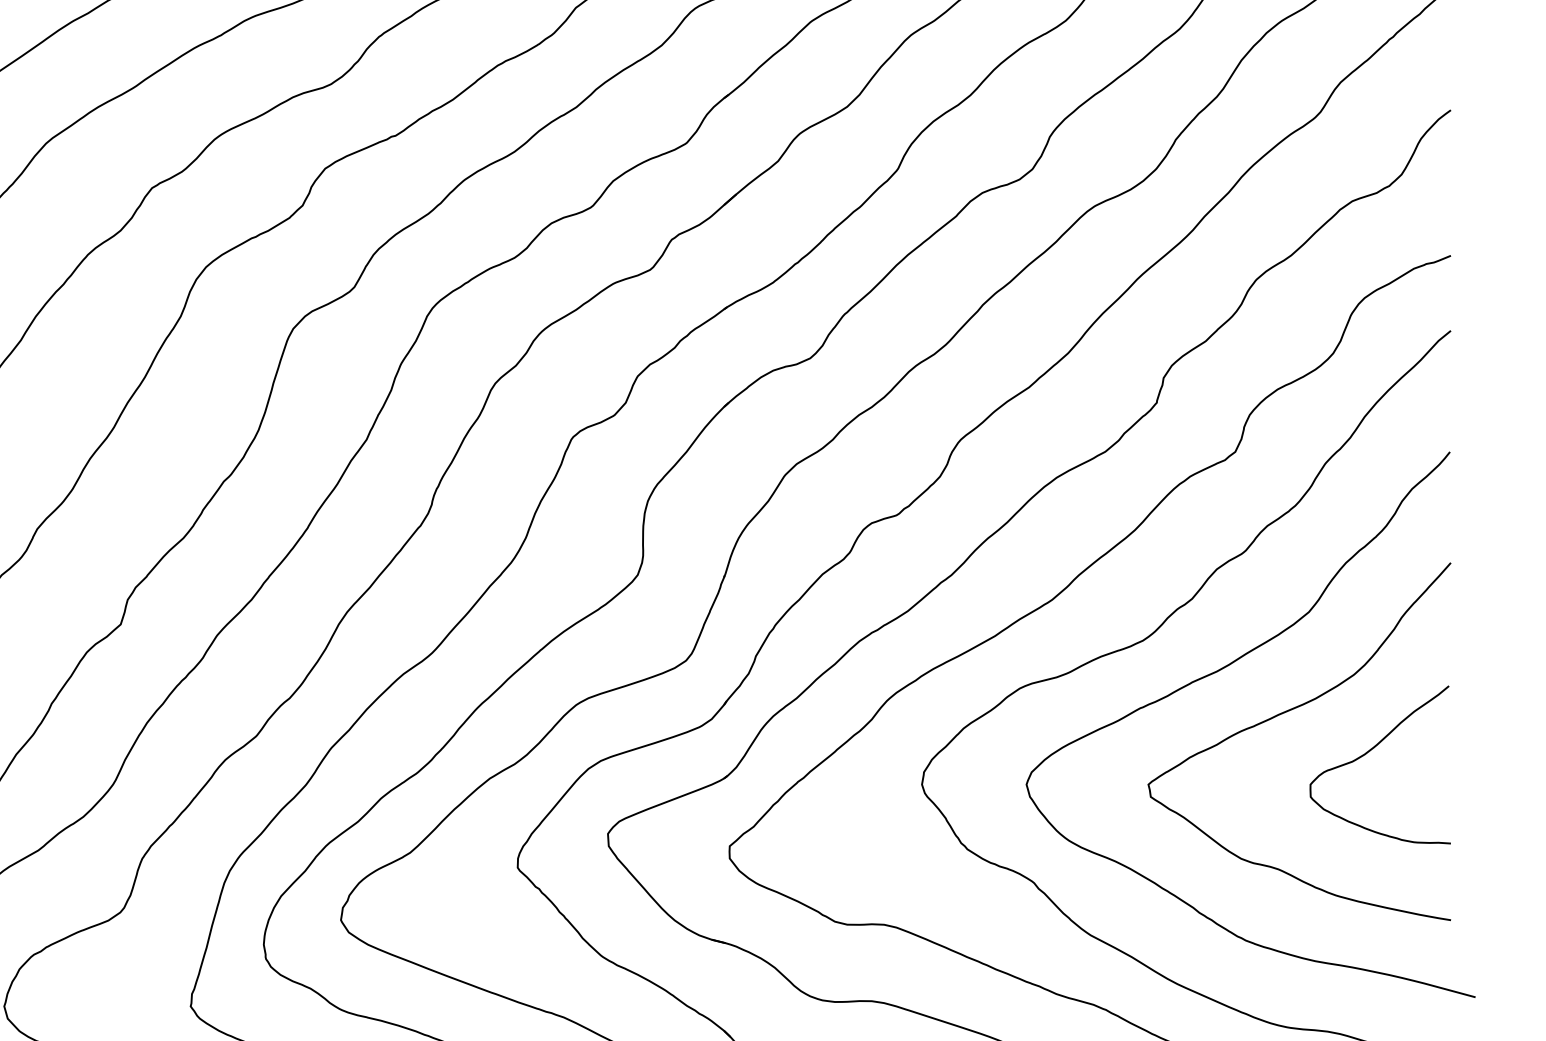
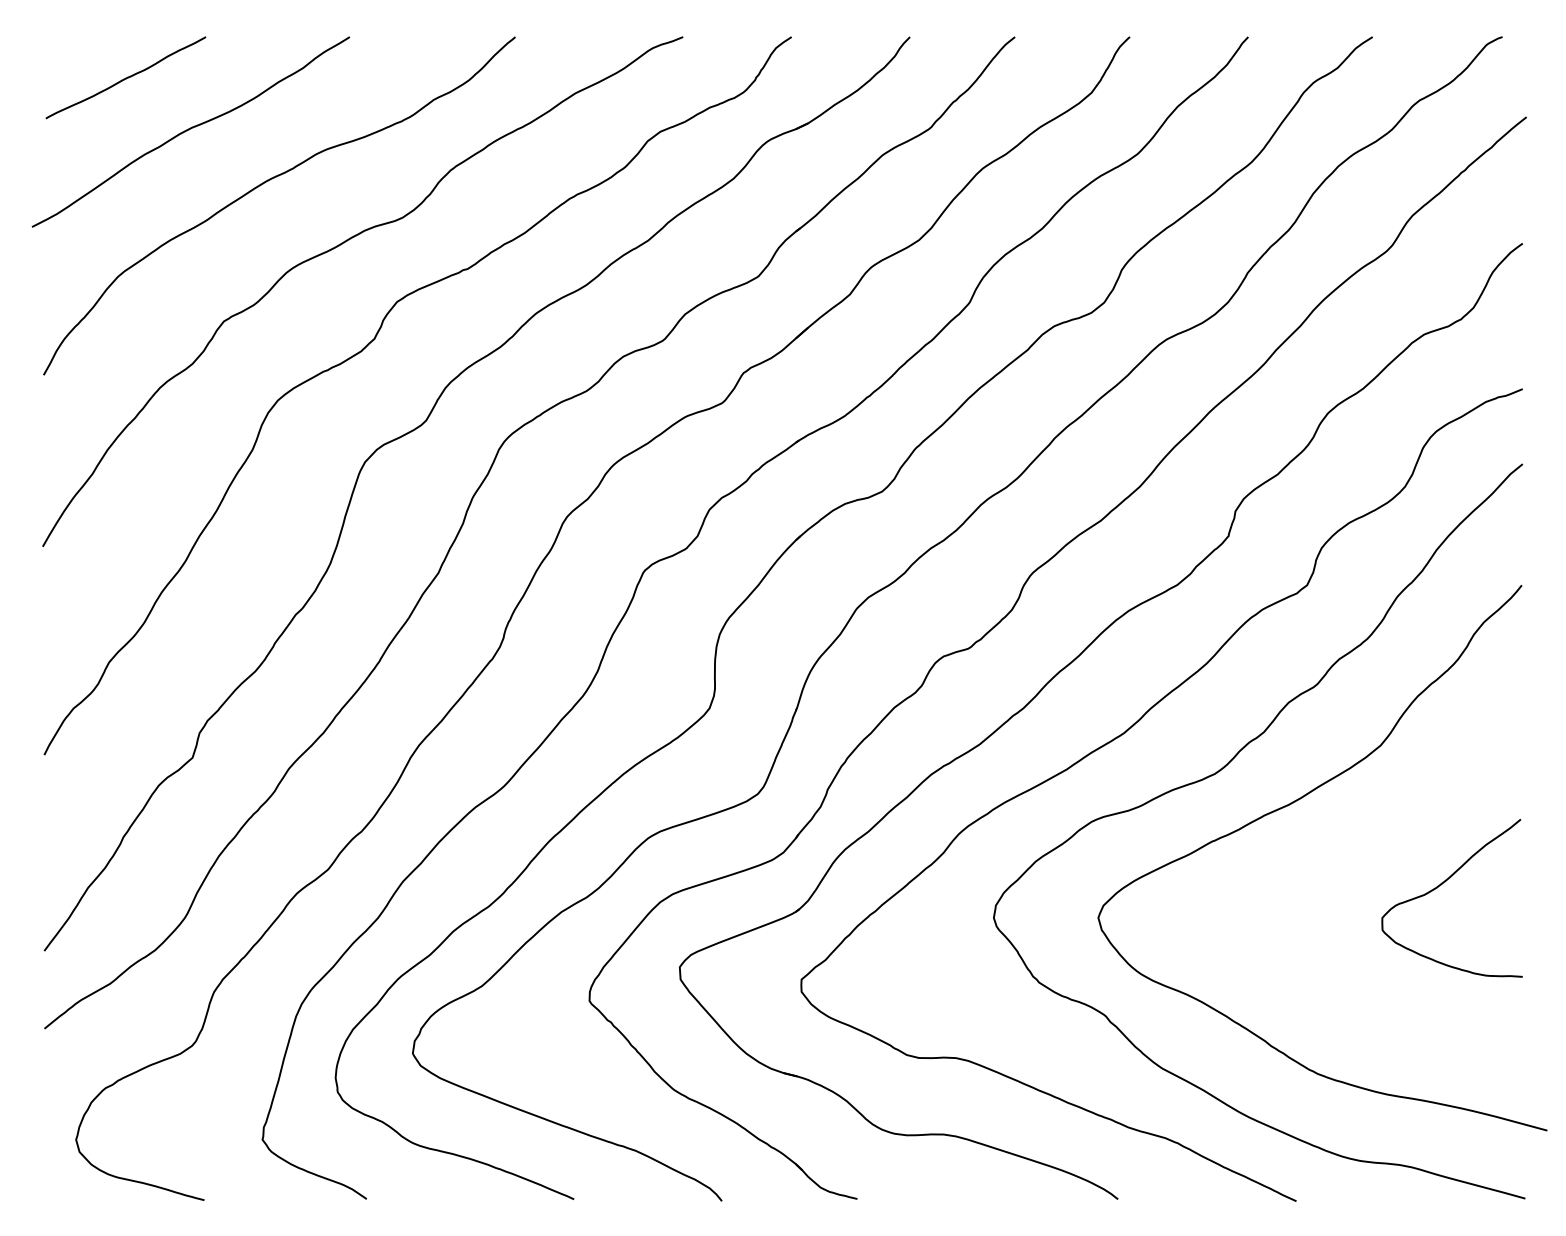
curve: (1285, 713) -> (1357, 846), removed

